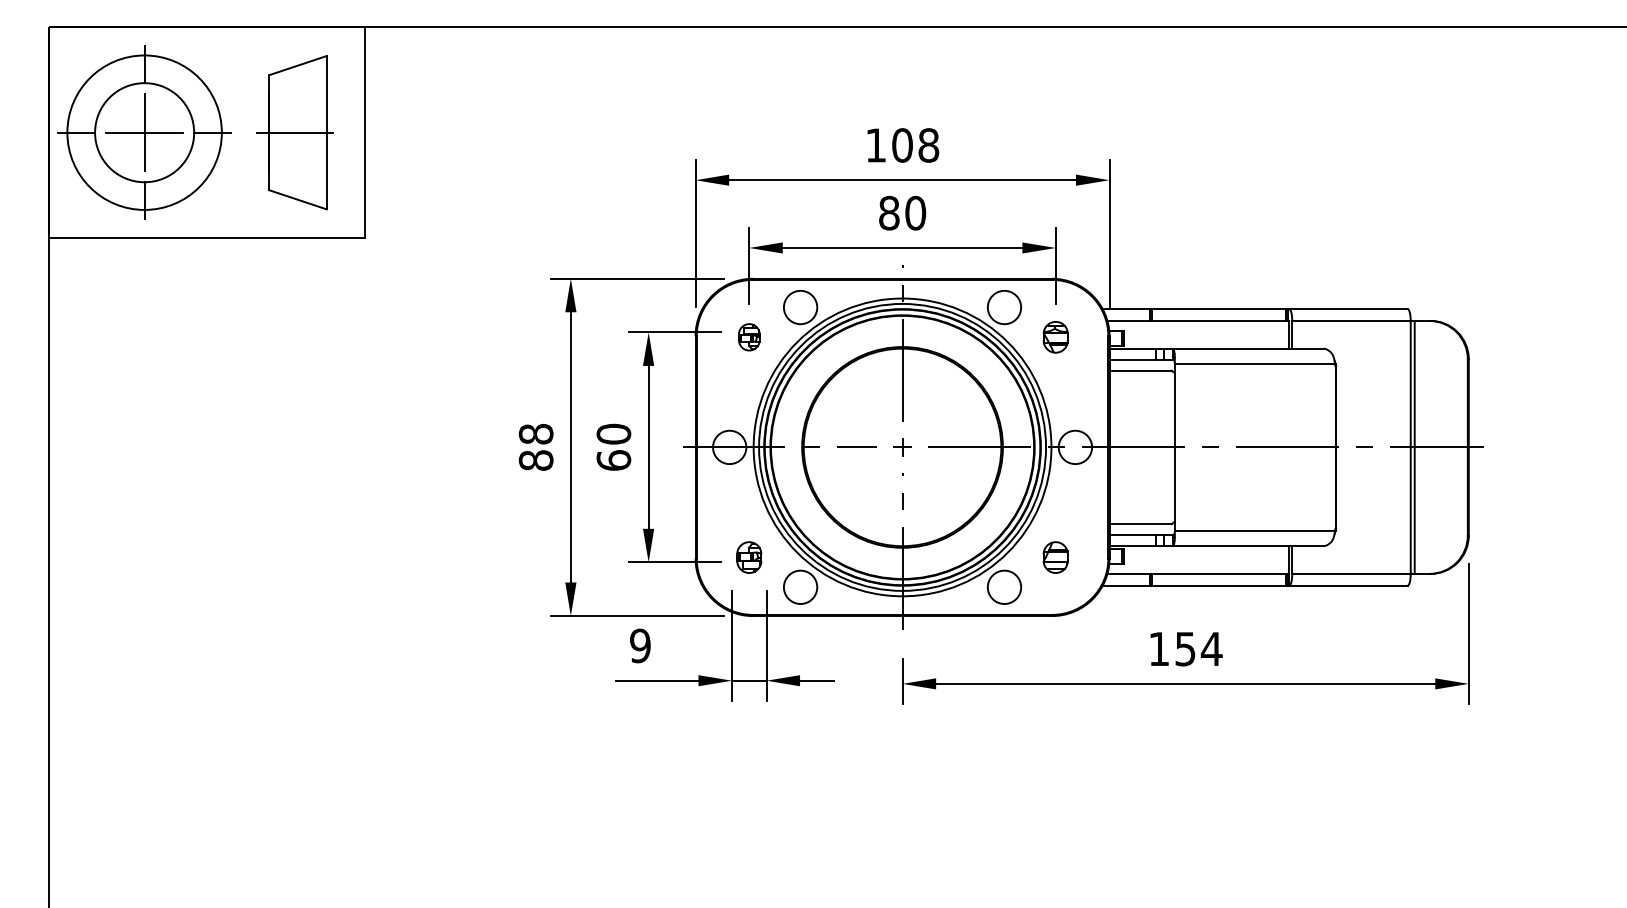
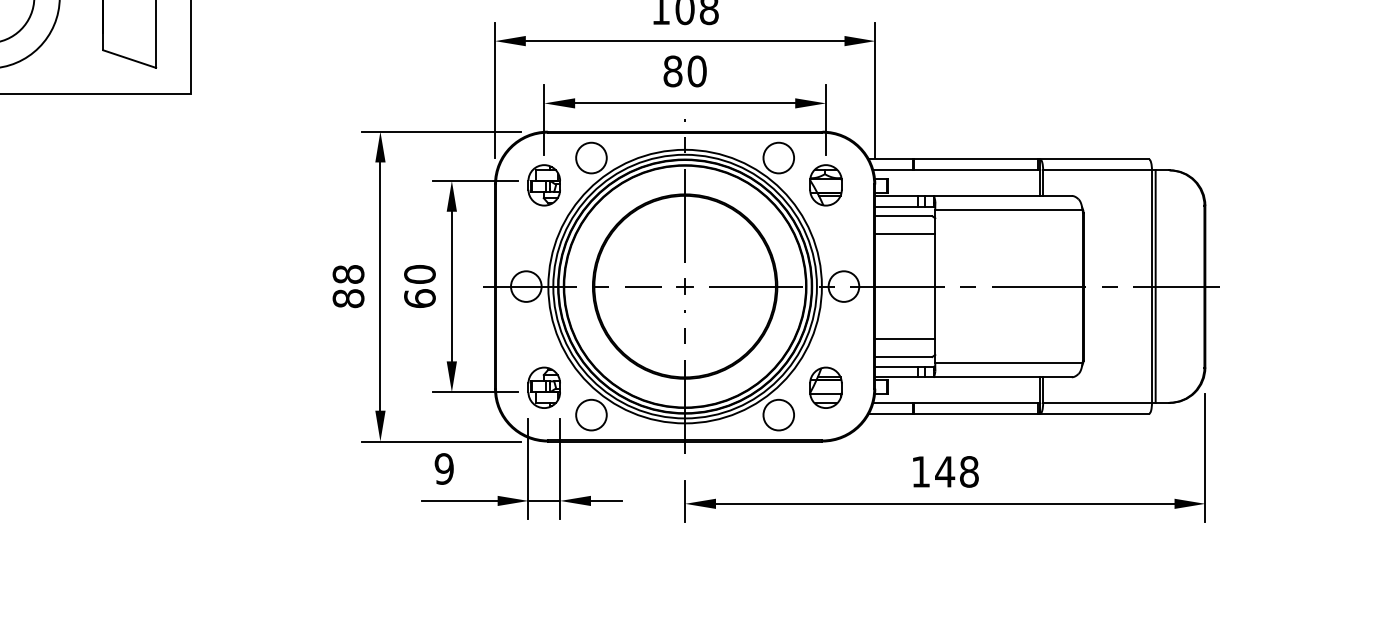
part: (749, 337) -> (544, 185), size x1.67
part: (1055, 337) -> (825, 185), size x1.43
line: (1141, 389) -> (904, 233), added
line: (1141, 504) -> (904, 339), added
part: (749, 557) -> (544, 387), size x1.43
part: (1055, 557) -> (825, 387), size x1.43
text: (1198, 648) -> (957, 471), 154 -> 148

